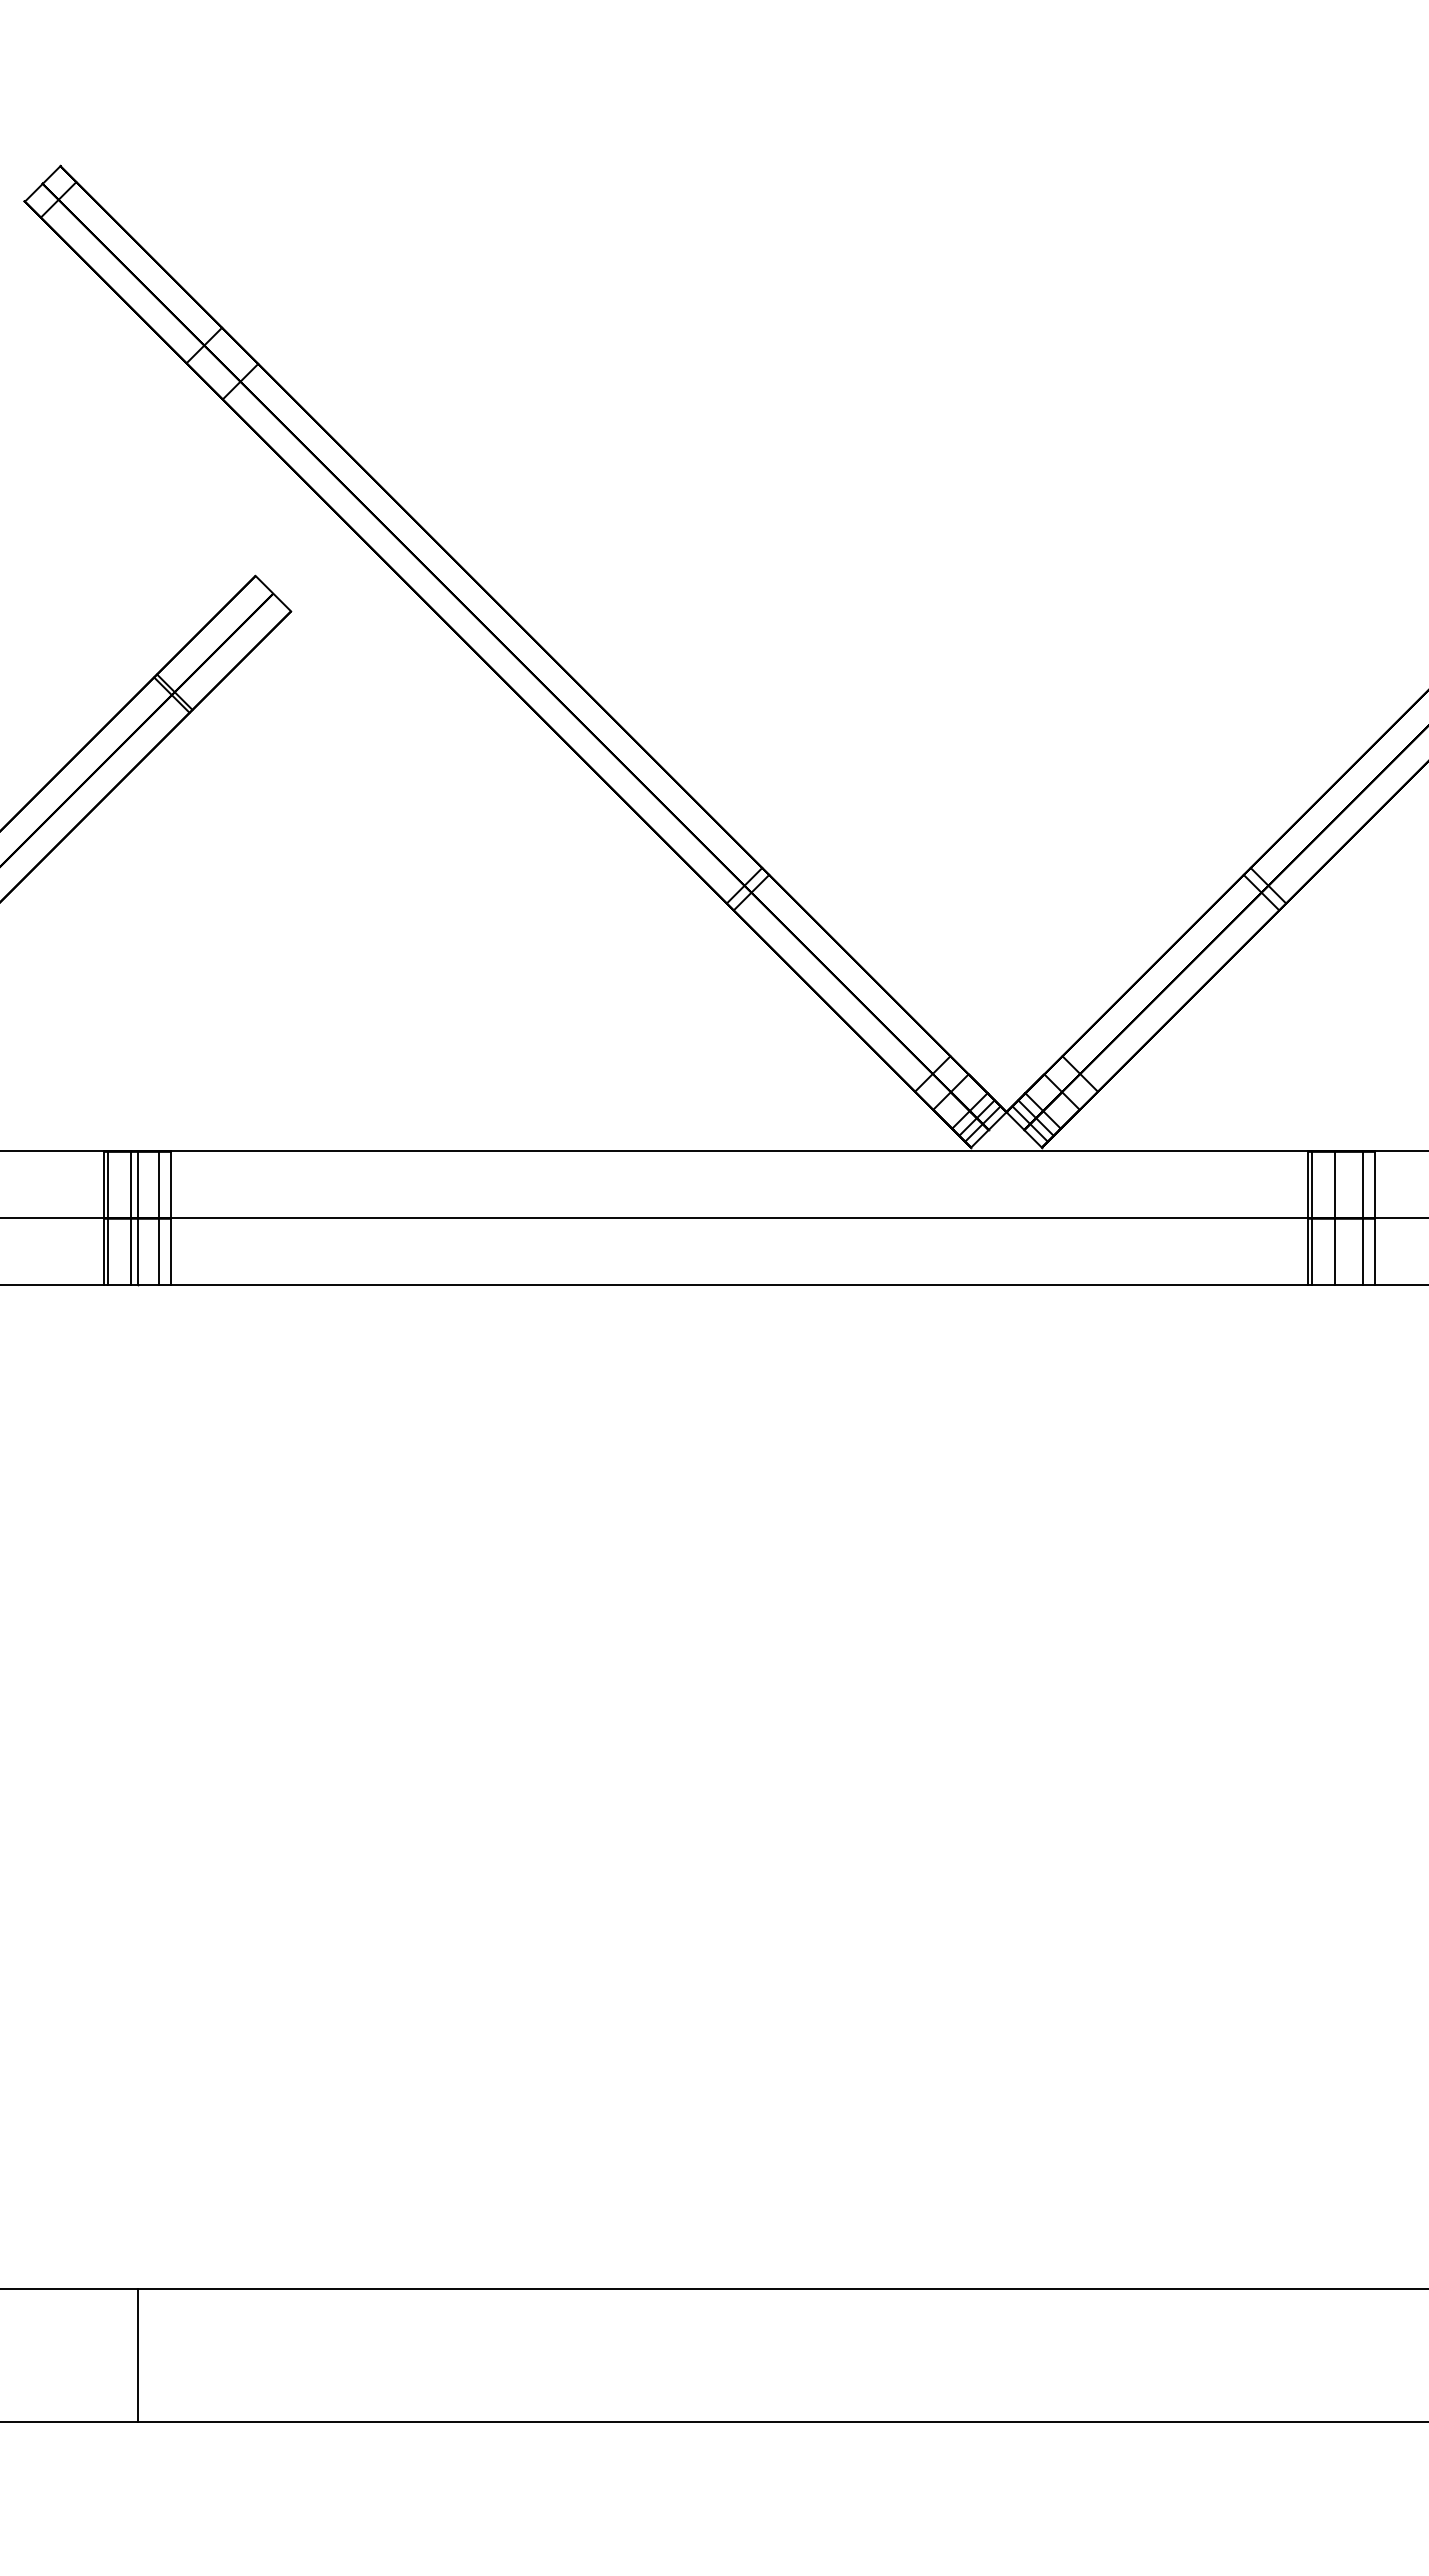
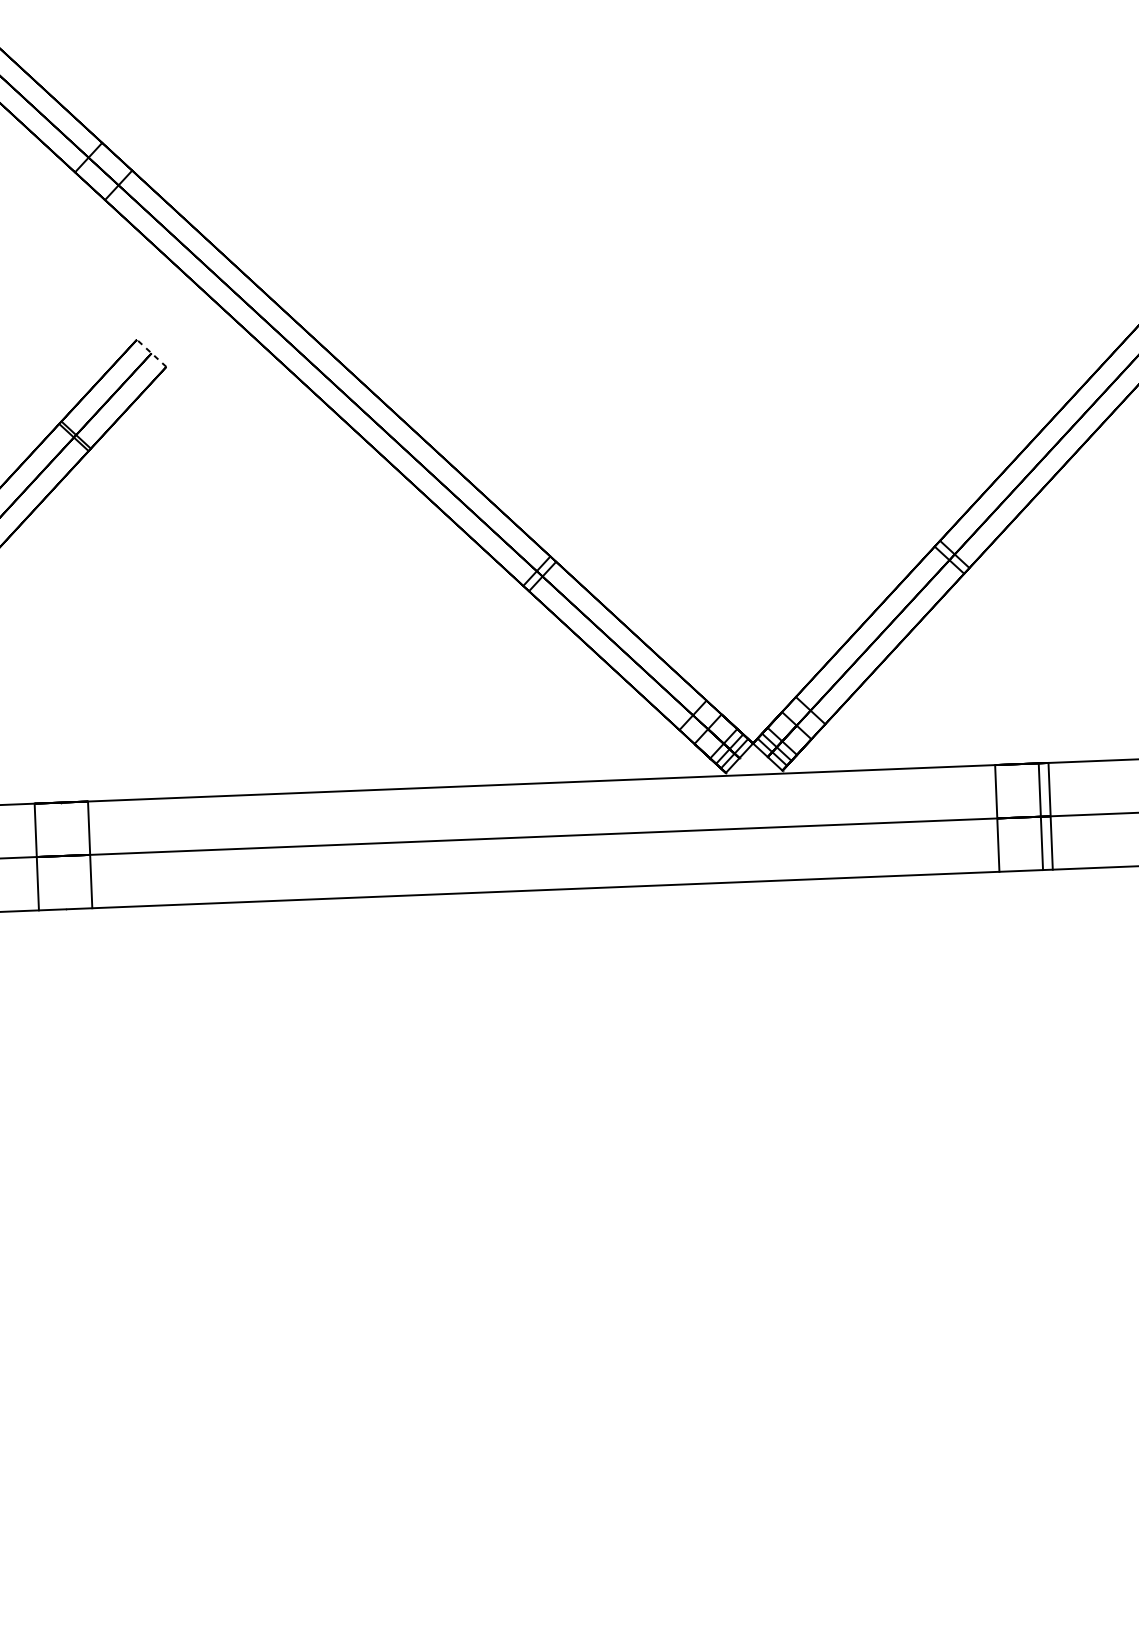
line: (273, 593) -> (151, 353), solid -> dashed
line: (108, 1218) -> (40, 857), removed
line: (131, 1218) -> (58, 856), removed
line: (137, 1218) -> (63, 856), removed
line: (158, 1218) -> (80, 855), removed
line: (1312, 1218) -> (1000, 818), removed
line: (1335, 1218) -> (1018, 817), removed

